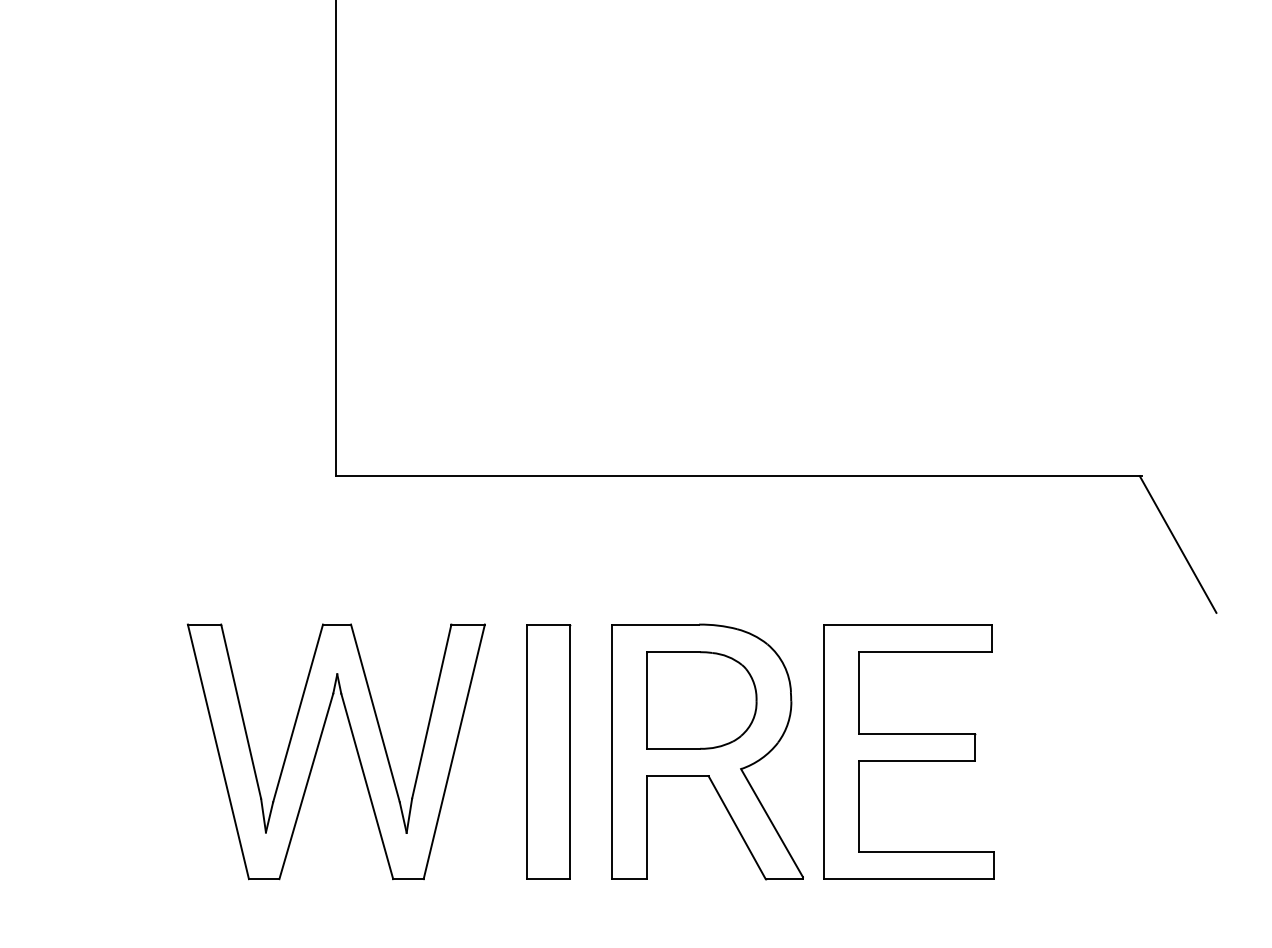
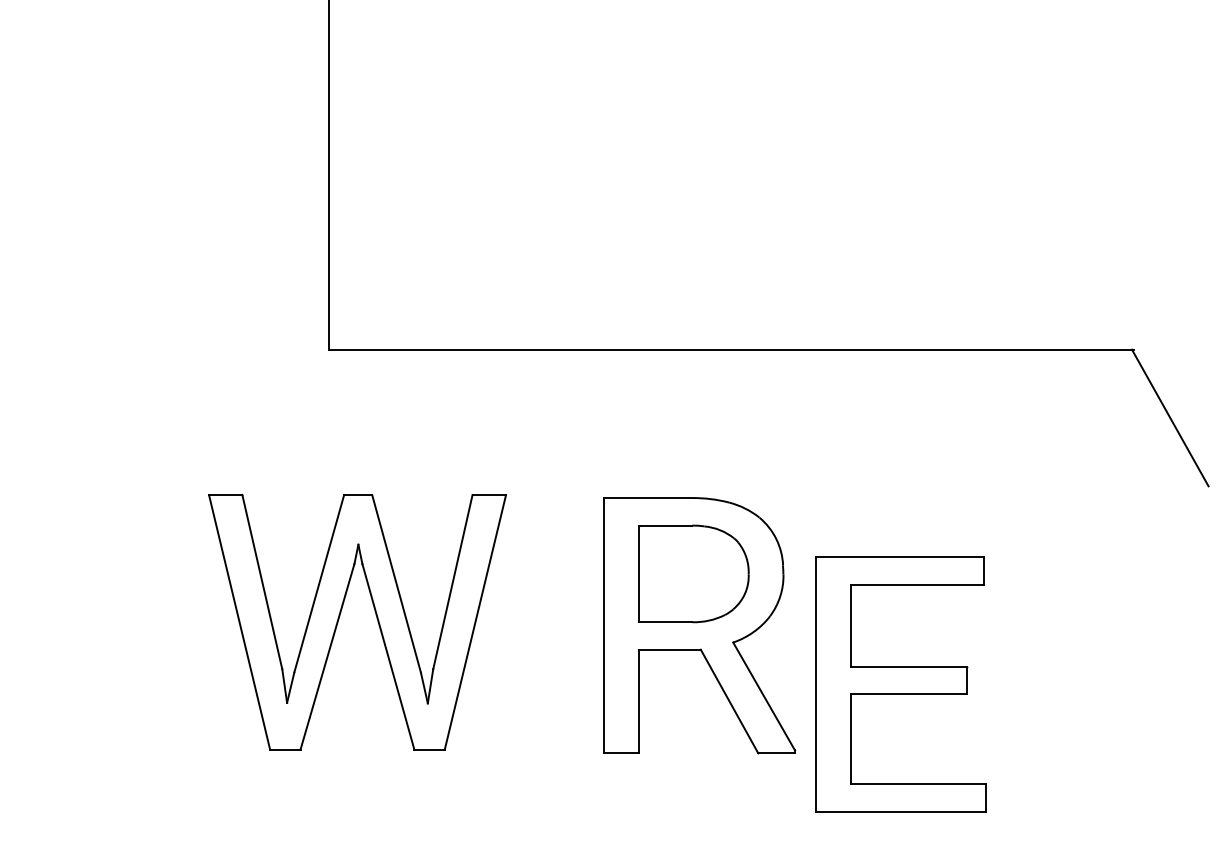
part: (319, 745) -> (340, 615), moved
part: (548, 751) -> (540, 624), removed
part: (908, 751) -> (900, 683), moved

